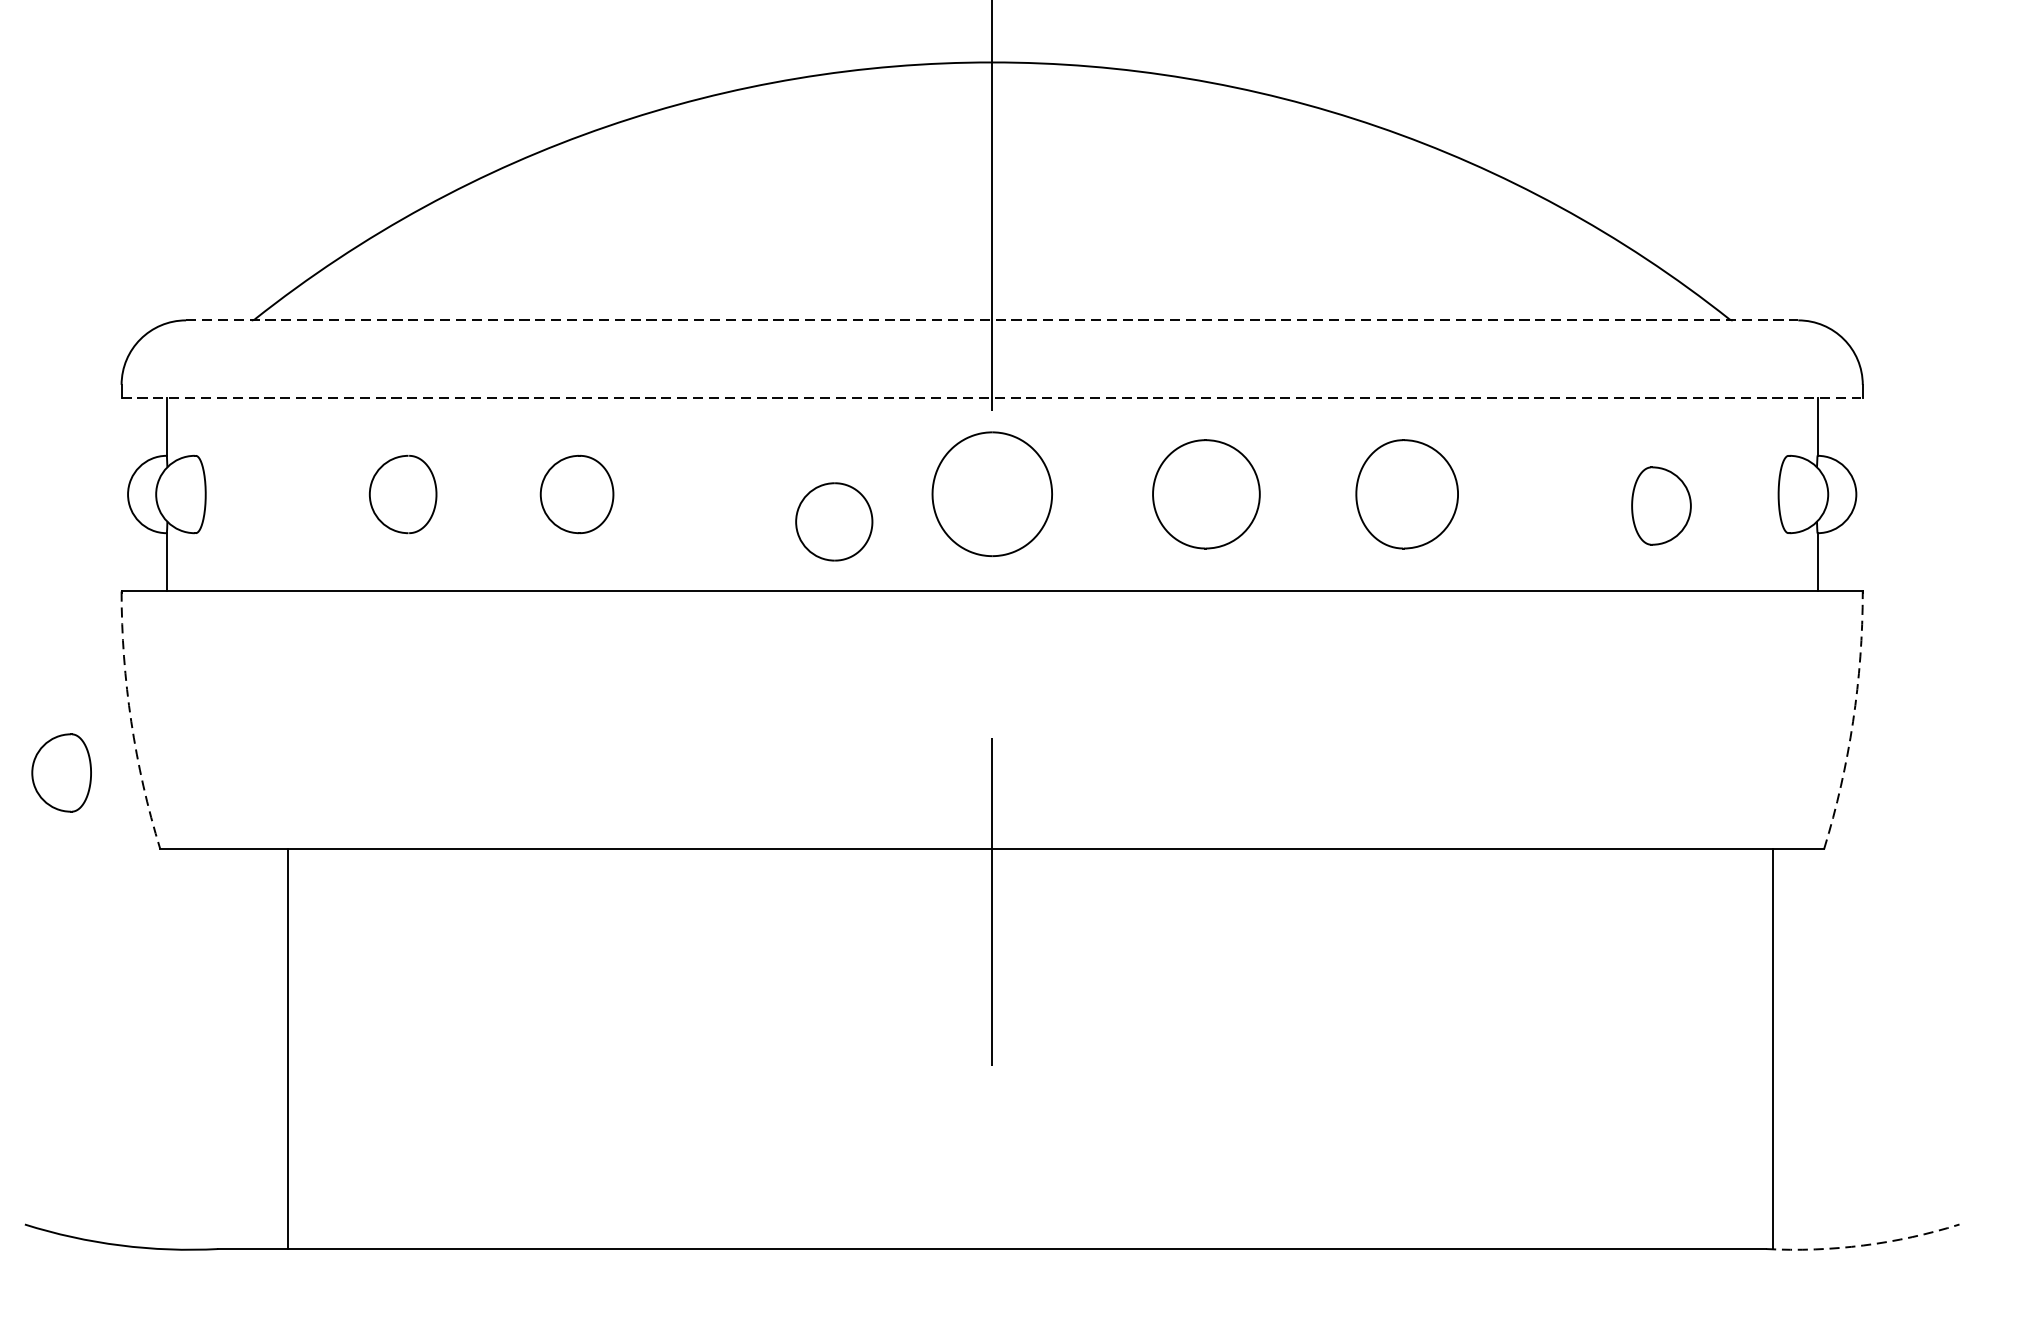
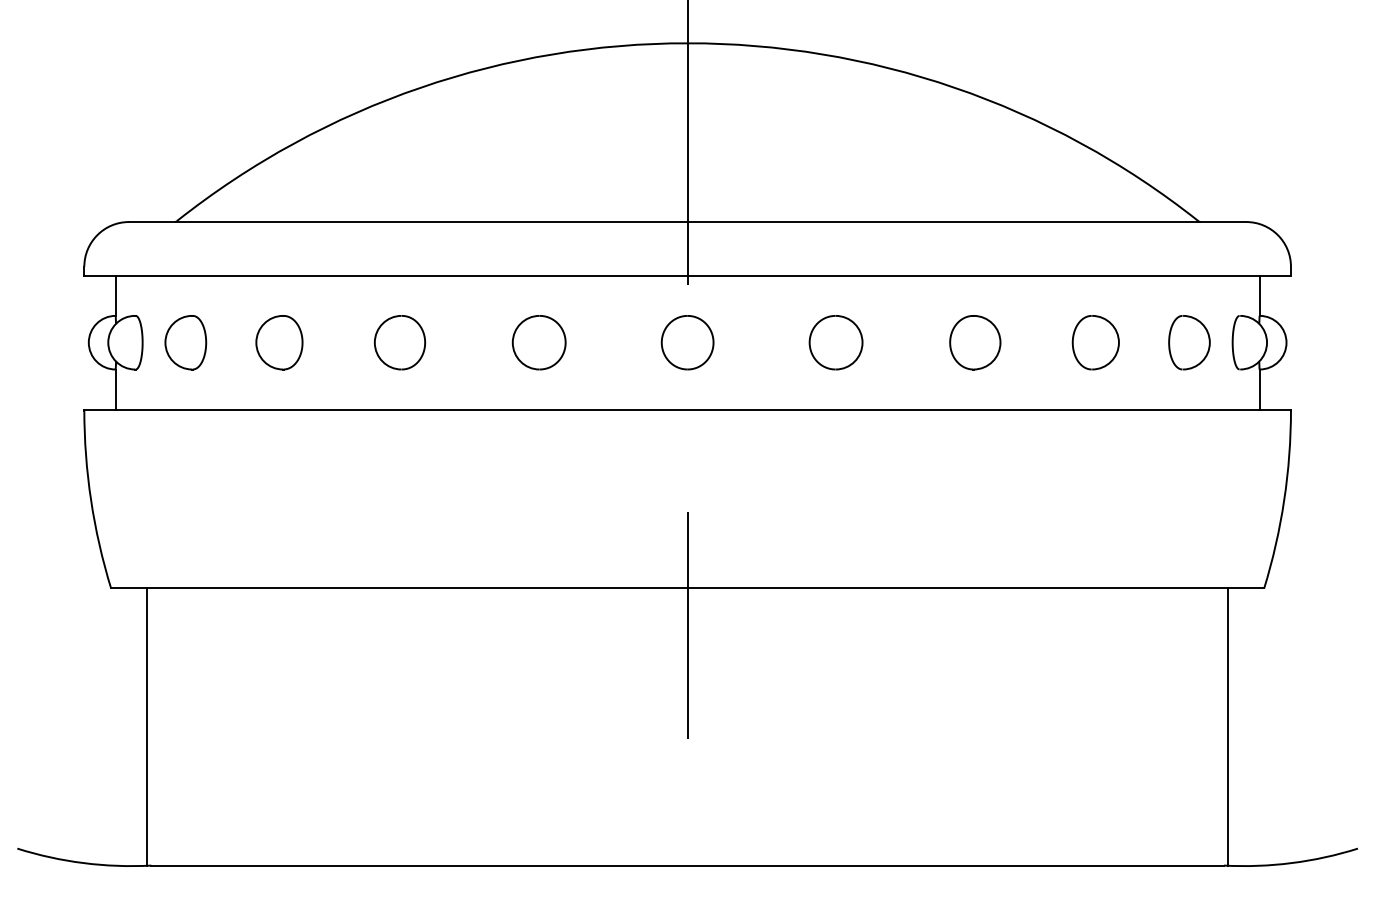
line: (991, 321) -> (687, 222), dashed -> solid
line: (991, 397) -> (687, 275), dashed -> solid
part: (991, 494) -> (687, 342), size x0.62
part: (1205, 494) -> (835, 342), size x0.71
part: (1407, 494) -> (975, 342), size x0.71
part: (1580, 494) -> (1095, 342), added
part: (1661, 505) -> (1189, 342), moved
part: (833, 521) -> (538, 342), moved
arc: (131, 722) -> (91, 500), dashed -> solid
arc: (1853, 722) -> (1284, 500), dashed -> solid
part: (61, 772) -> (185, 342), moved
line: (287, 1048) -> (146, 726), moved
arc: (1863, 1246) -> (1291, 863), dashed -> solid

